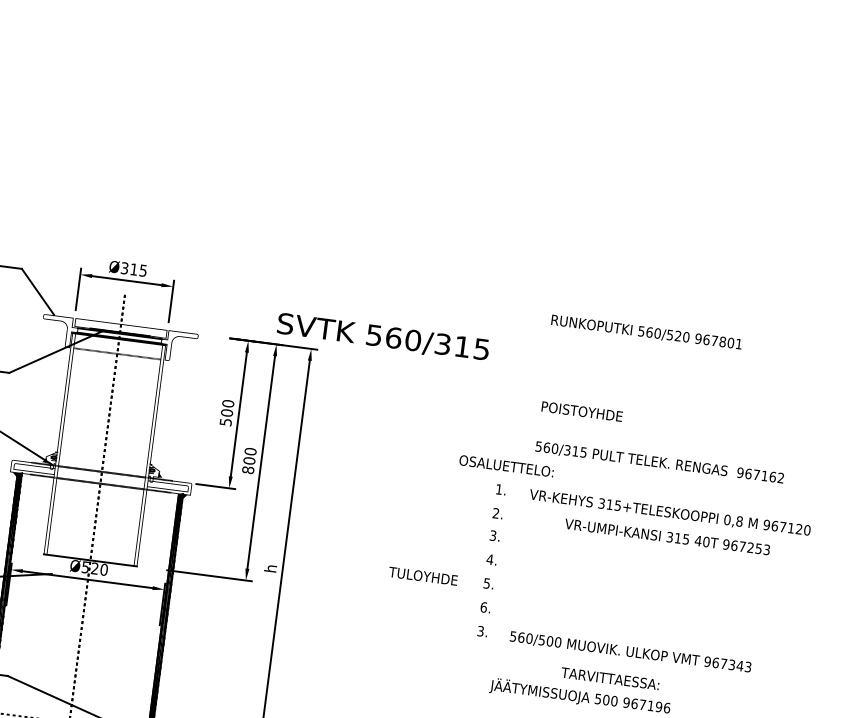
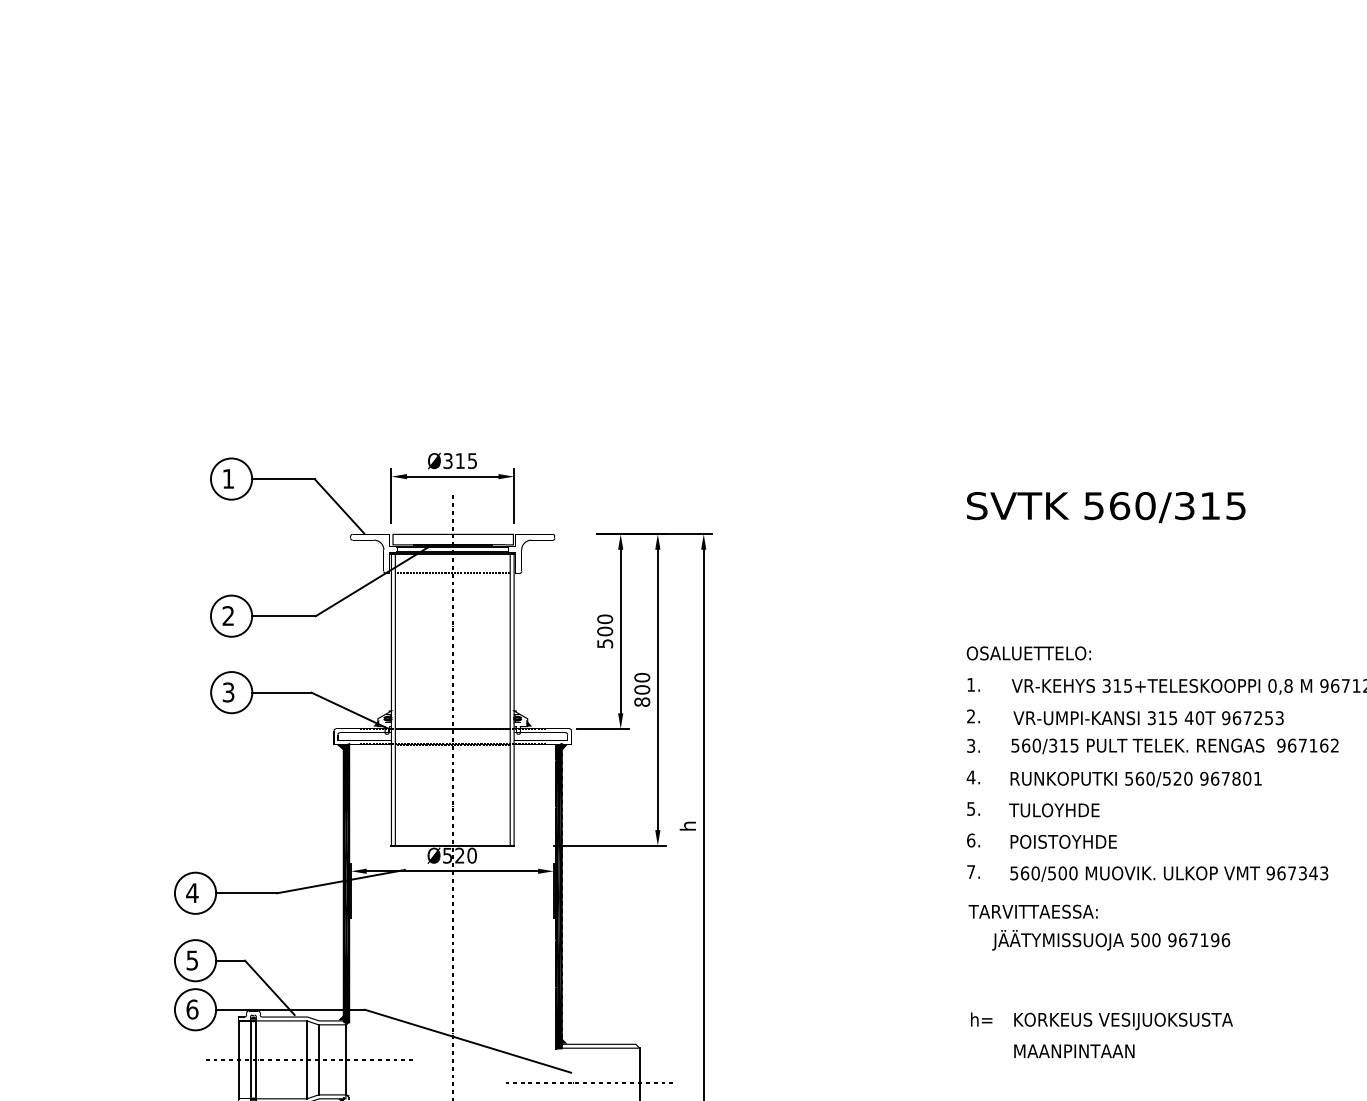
text: (646, 332) -> (1135, 779), moved
text: (383, 337) -> (1106, 507), moved
text: (582, 411) -> (1063, 841), moved
text: (659, 462) -> (1174, 746), moved
text: (506, 466) -> (1028, 653), moved
text: (667, 537) -> (1148, 718), moved
text: (423, 576) -> (1054, 810), moved
text: (481, 630) -> (971, 871), 3. -> 7.
text: (609, 678) -> (1032, 911), moved

